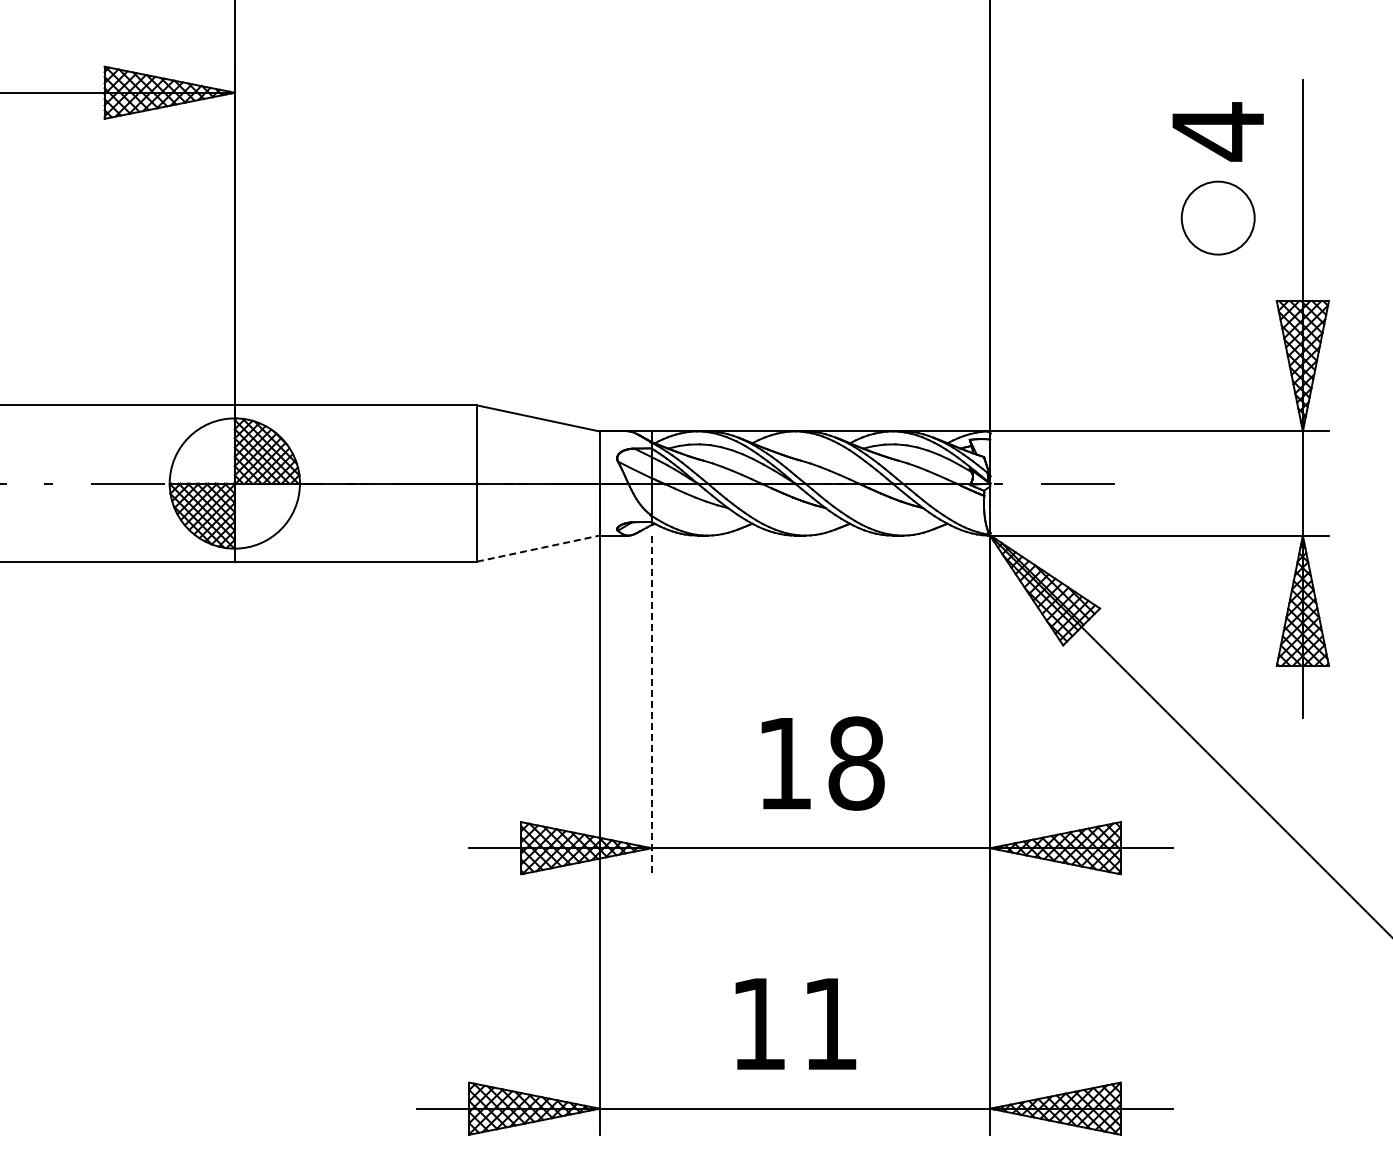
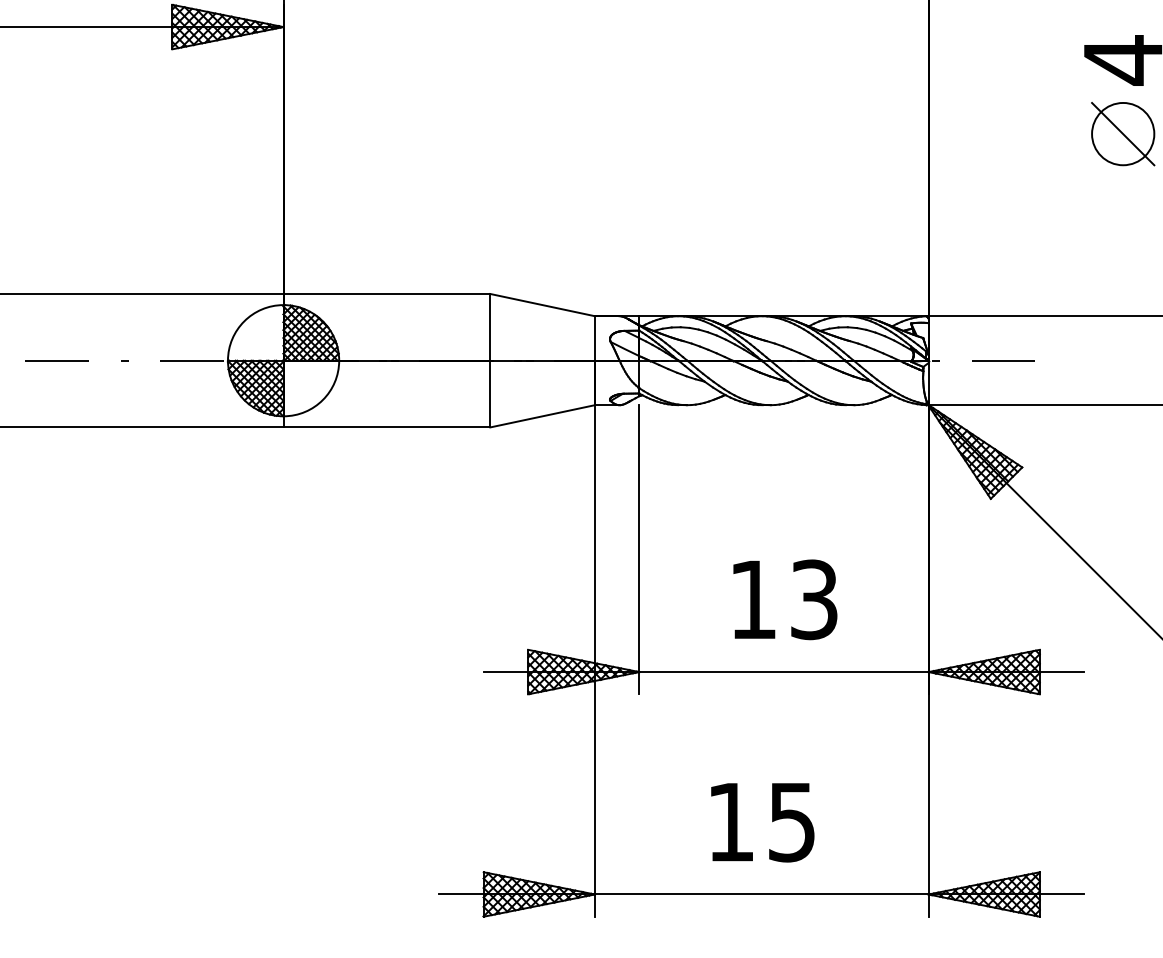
line: (1217, 217) -> (1122, 133), added
line: (538, 548) -> (542, 416), dashed -> solid
line: (651, 705) -> (639, 550), dashed -> solid
text: (856, 763) -> (814, 599), 18 -> 13
text: (829, 1024) -> (791, 822), 11 -> 15

